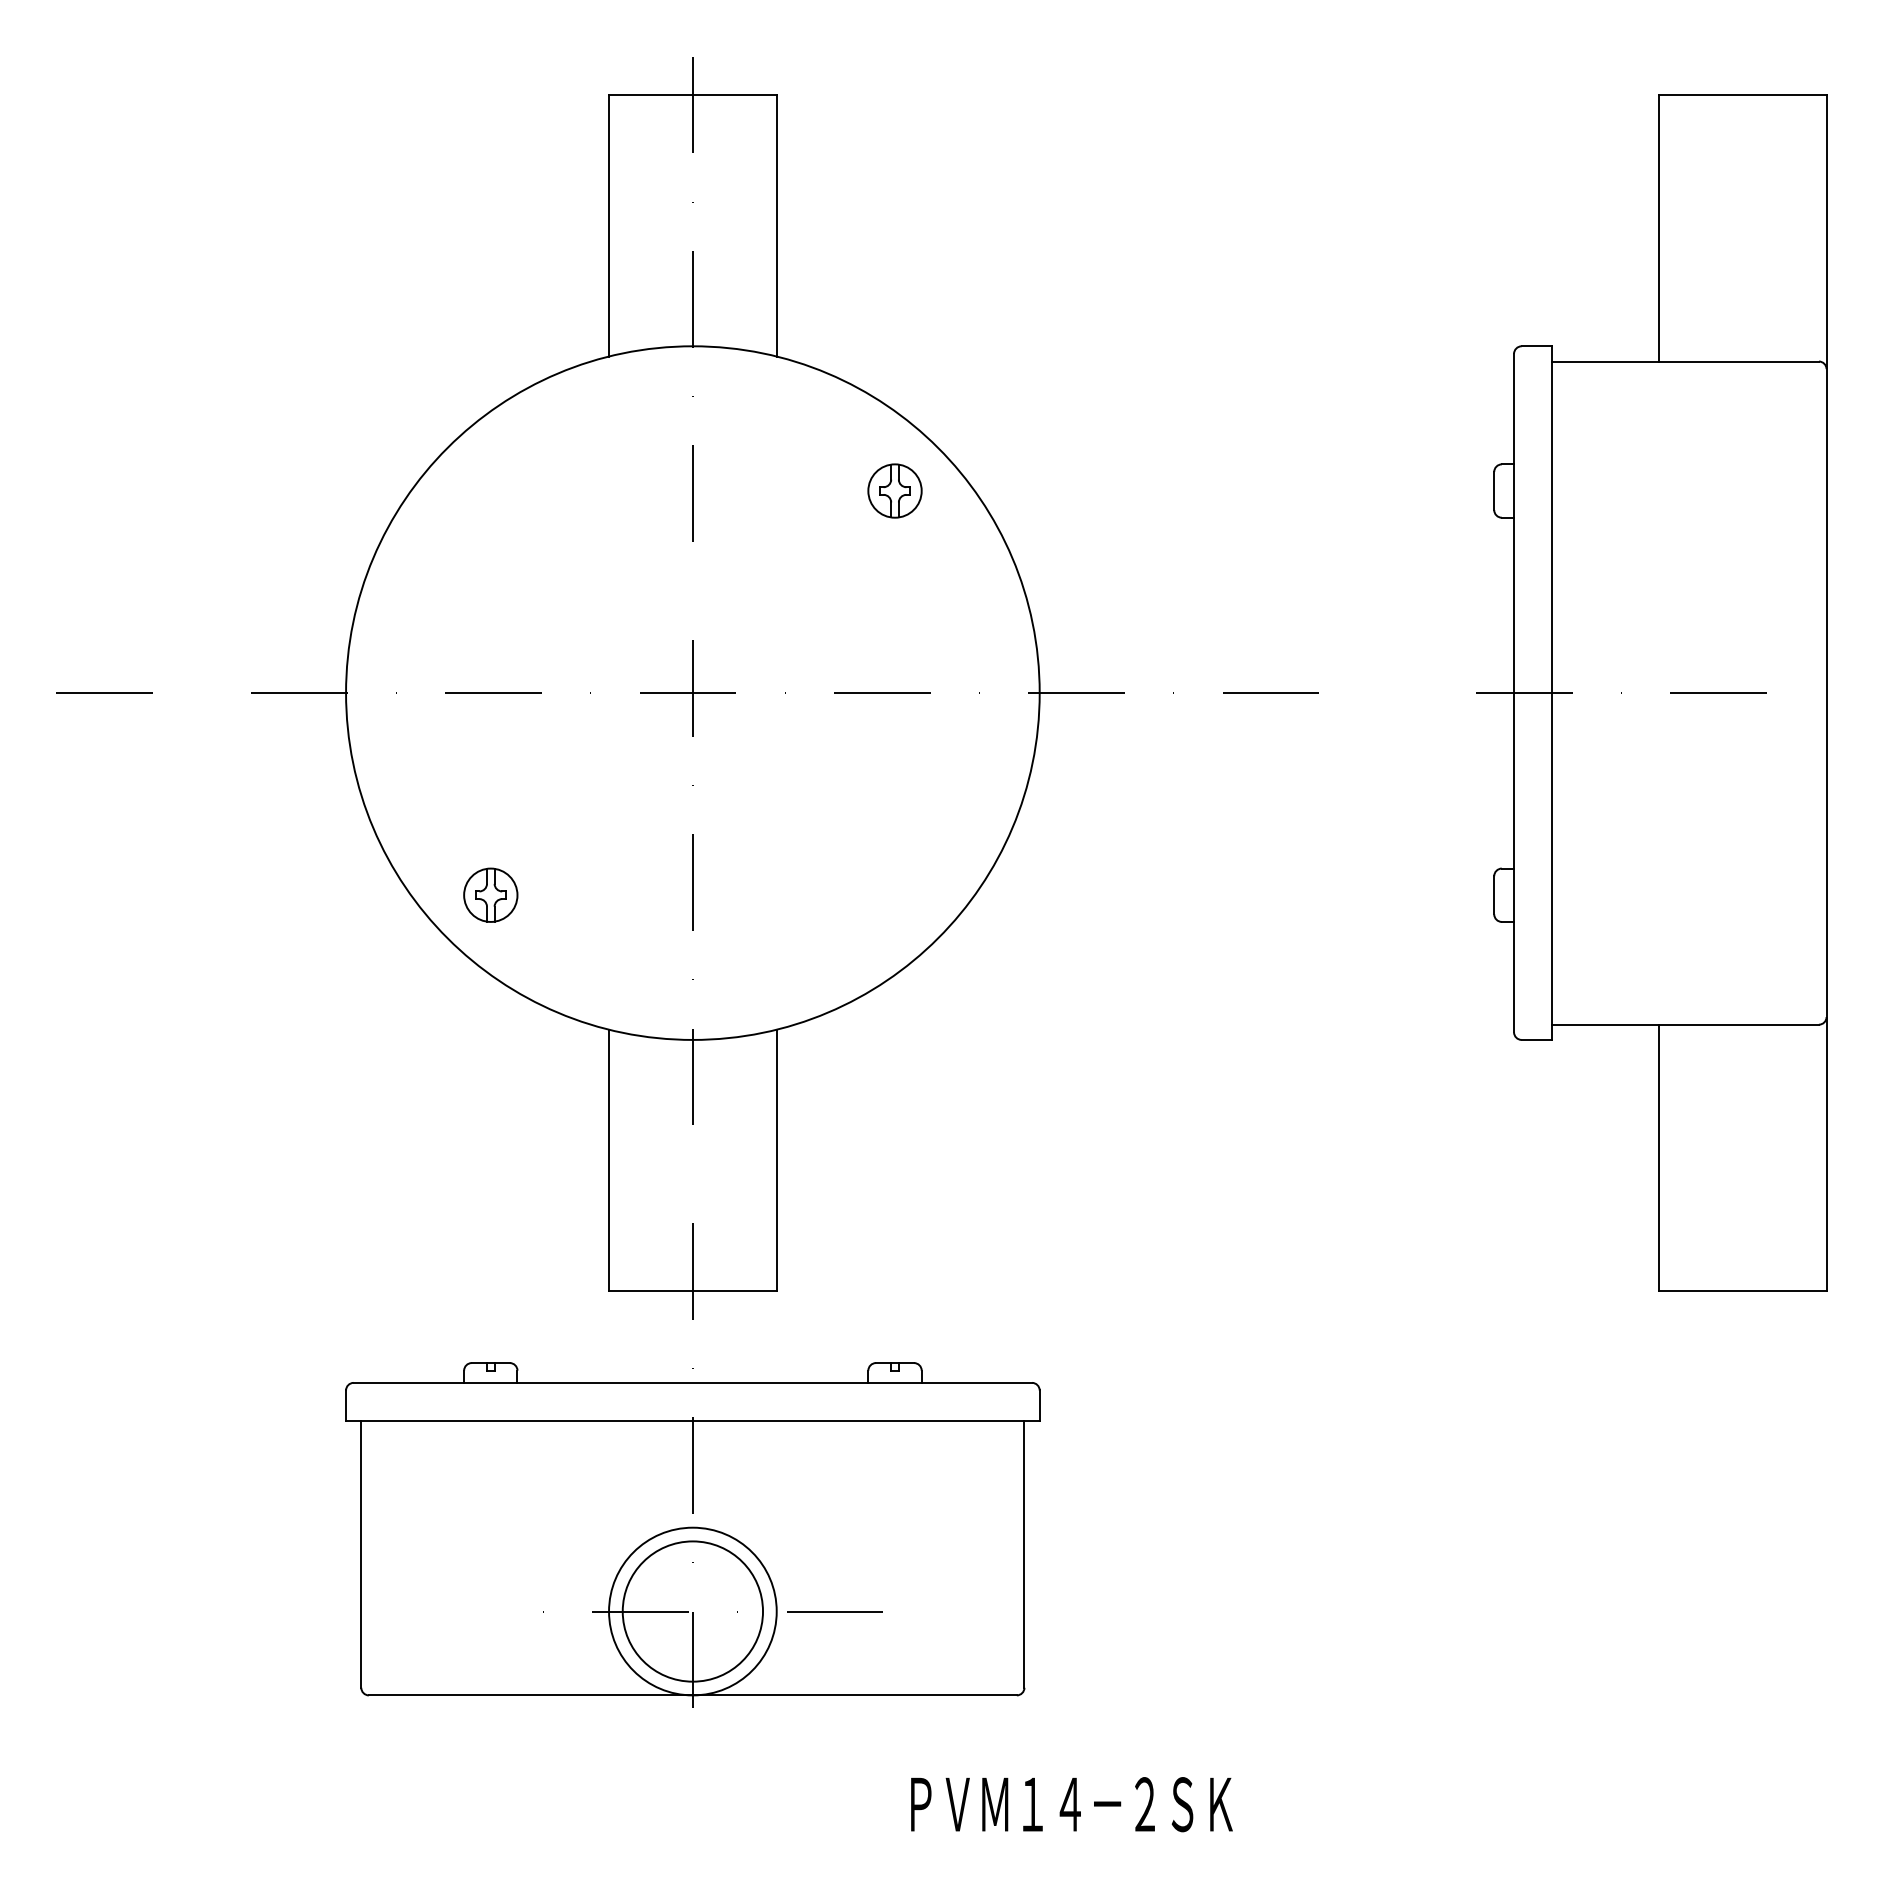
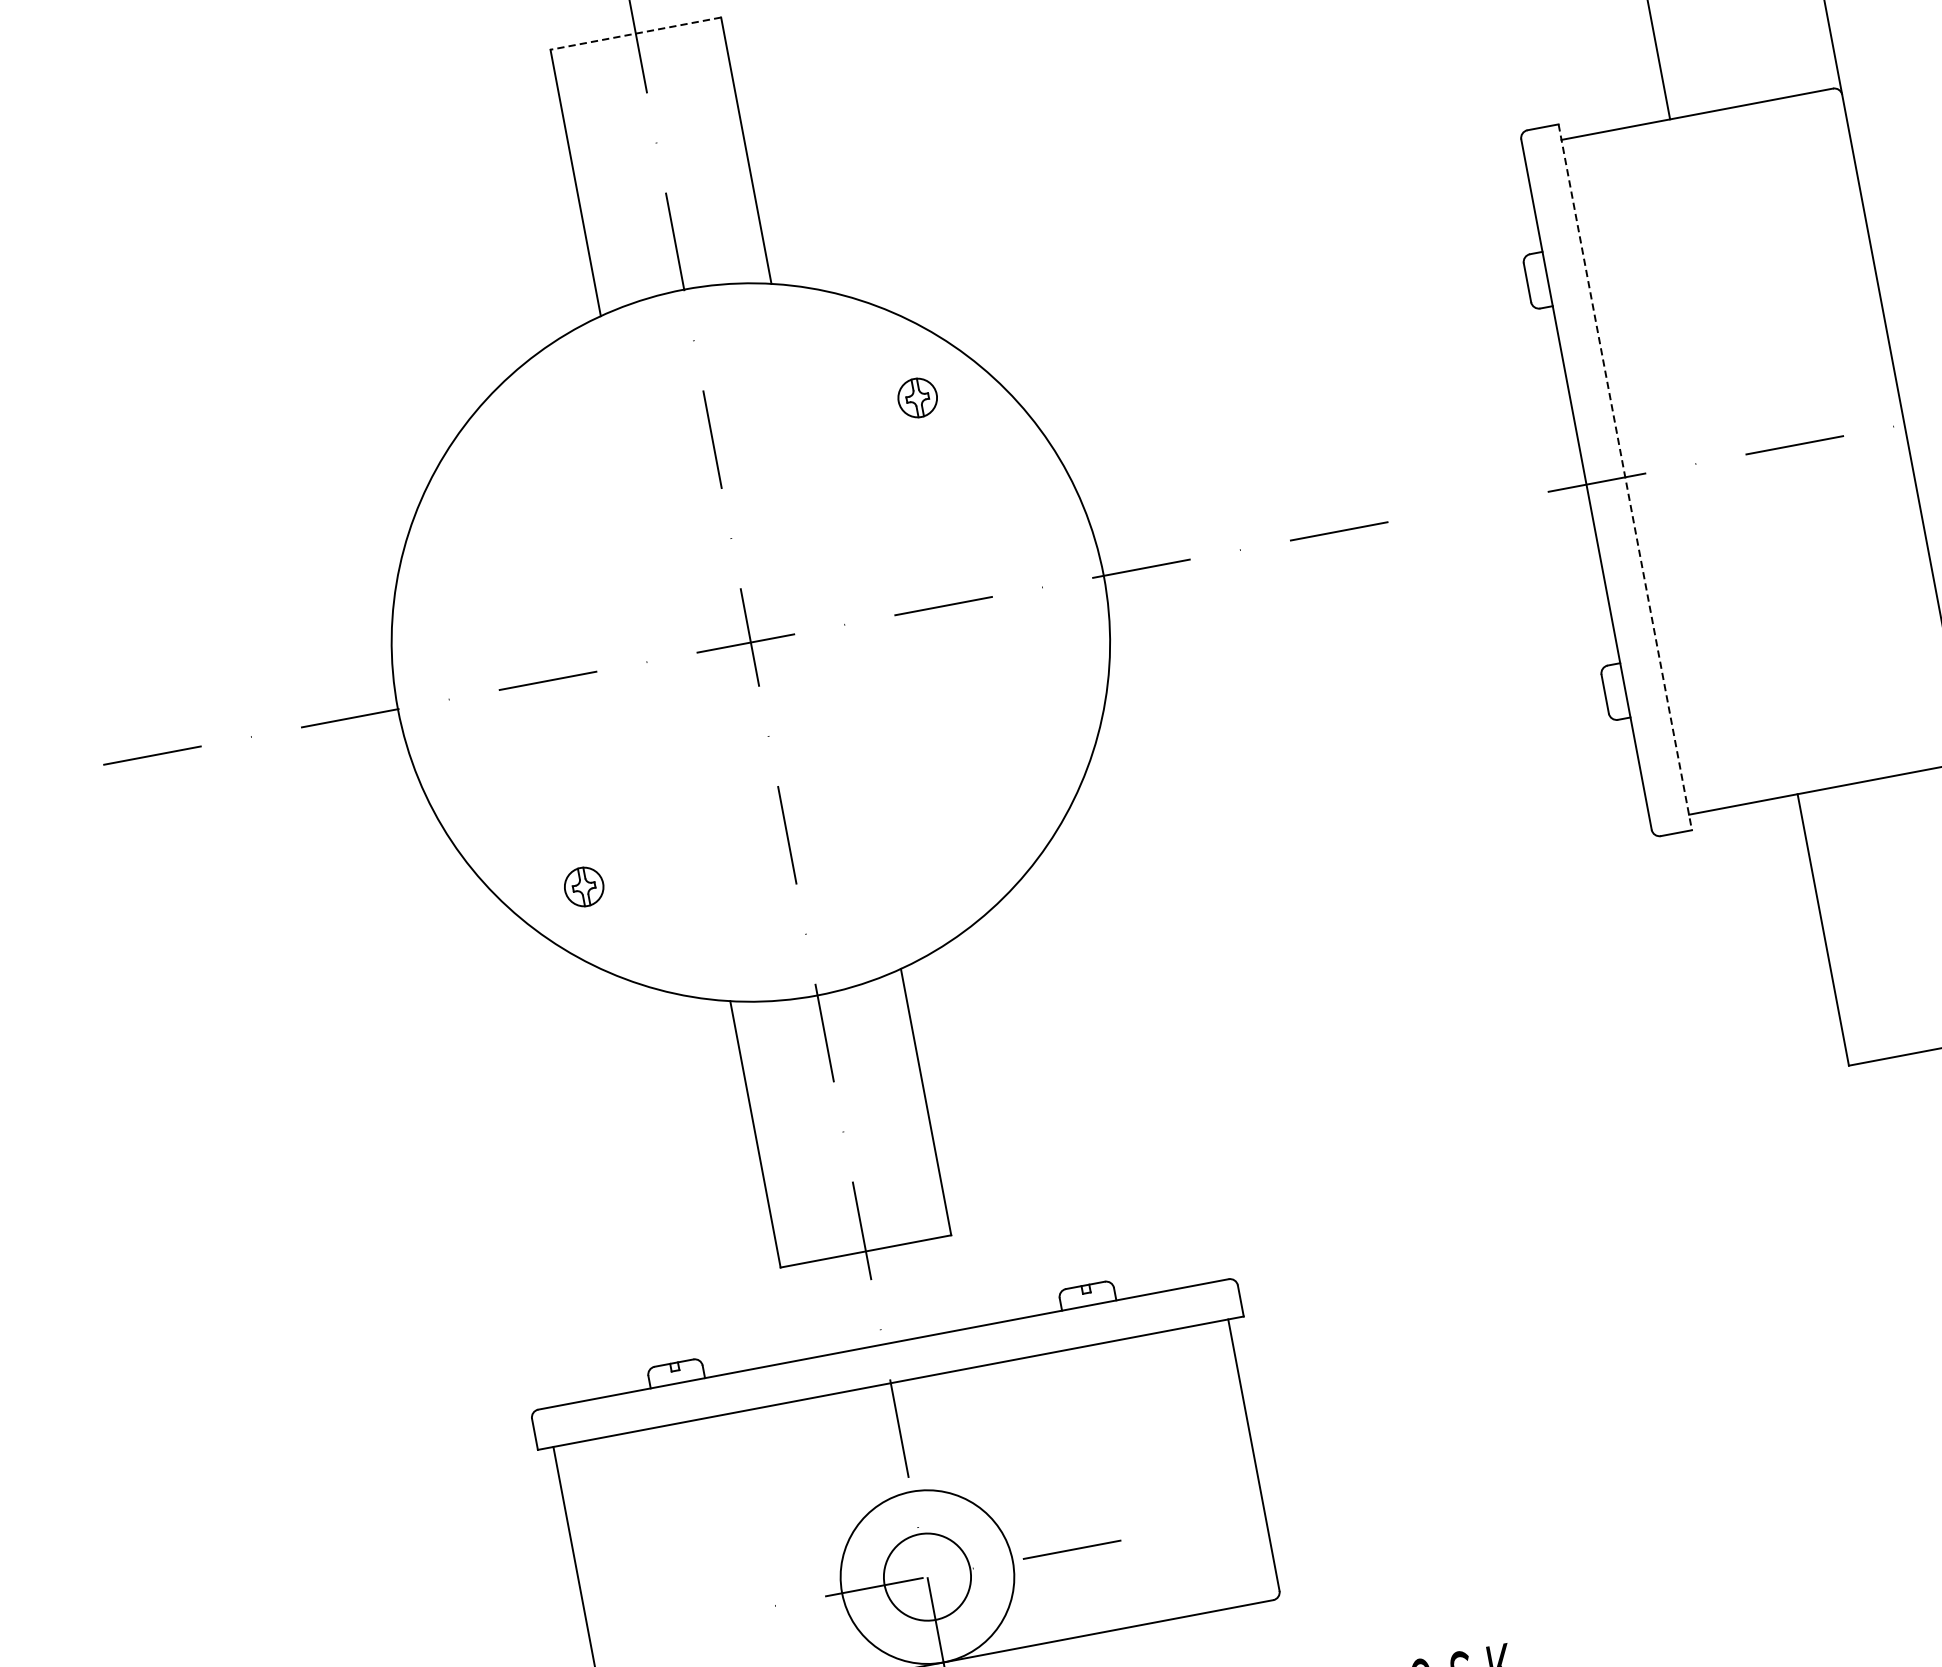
line: (692, 94) -> (635, 33), solid -> dashed
part: (894, 490) -> (917, 397), size x0.7
line: (1552, 693) -> (1625, 477), solid -> dashed
part: (490, 894) -> (583, 886), size x0.7
circle: (692, 1611) -> (927, 1577), size x0.6

